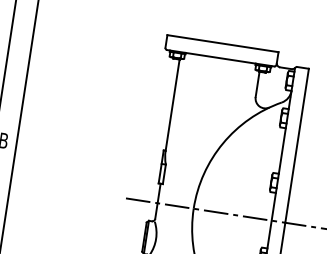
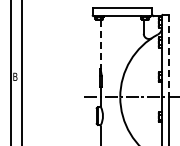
line: (171, 106) -> (100, 45), solid -> dashed
line: (297, 146) -> (169, 56), solid -> dashed

